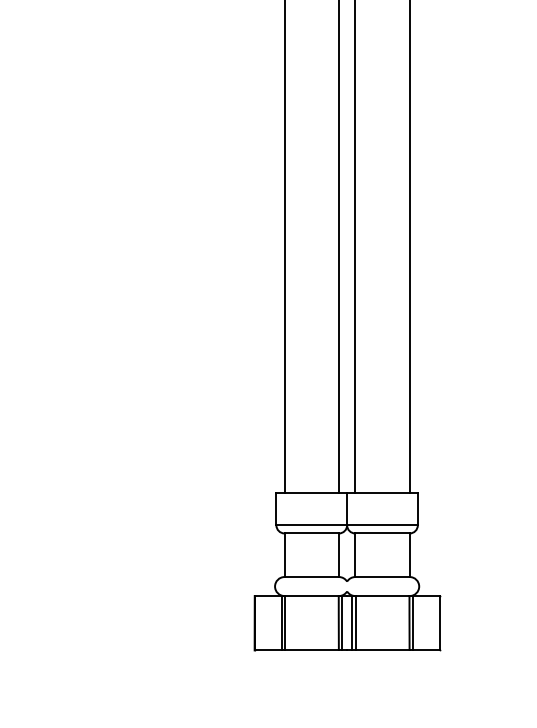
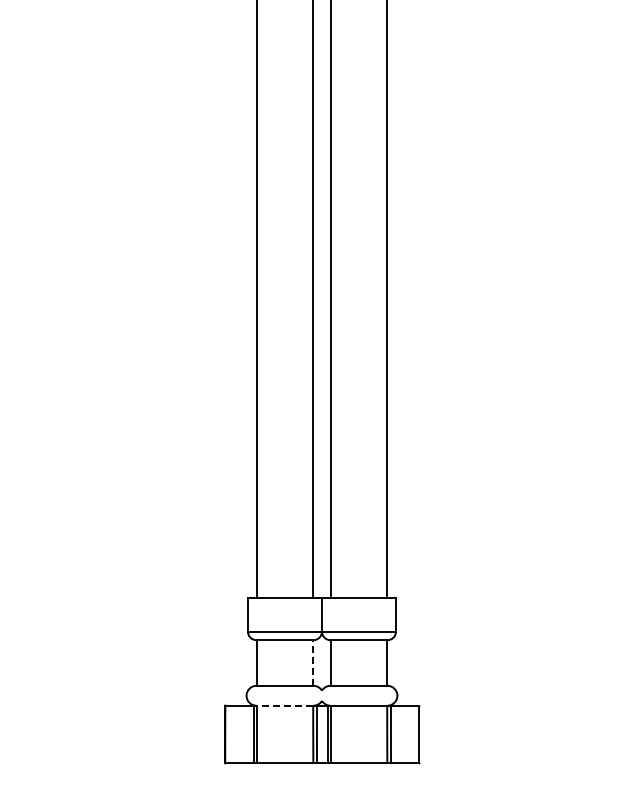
line: (339, 554) -> (313, 662), solid -> dashed
line: (311, 595) -> (284, 705), solid -> dashed

